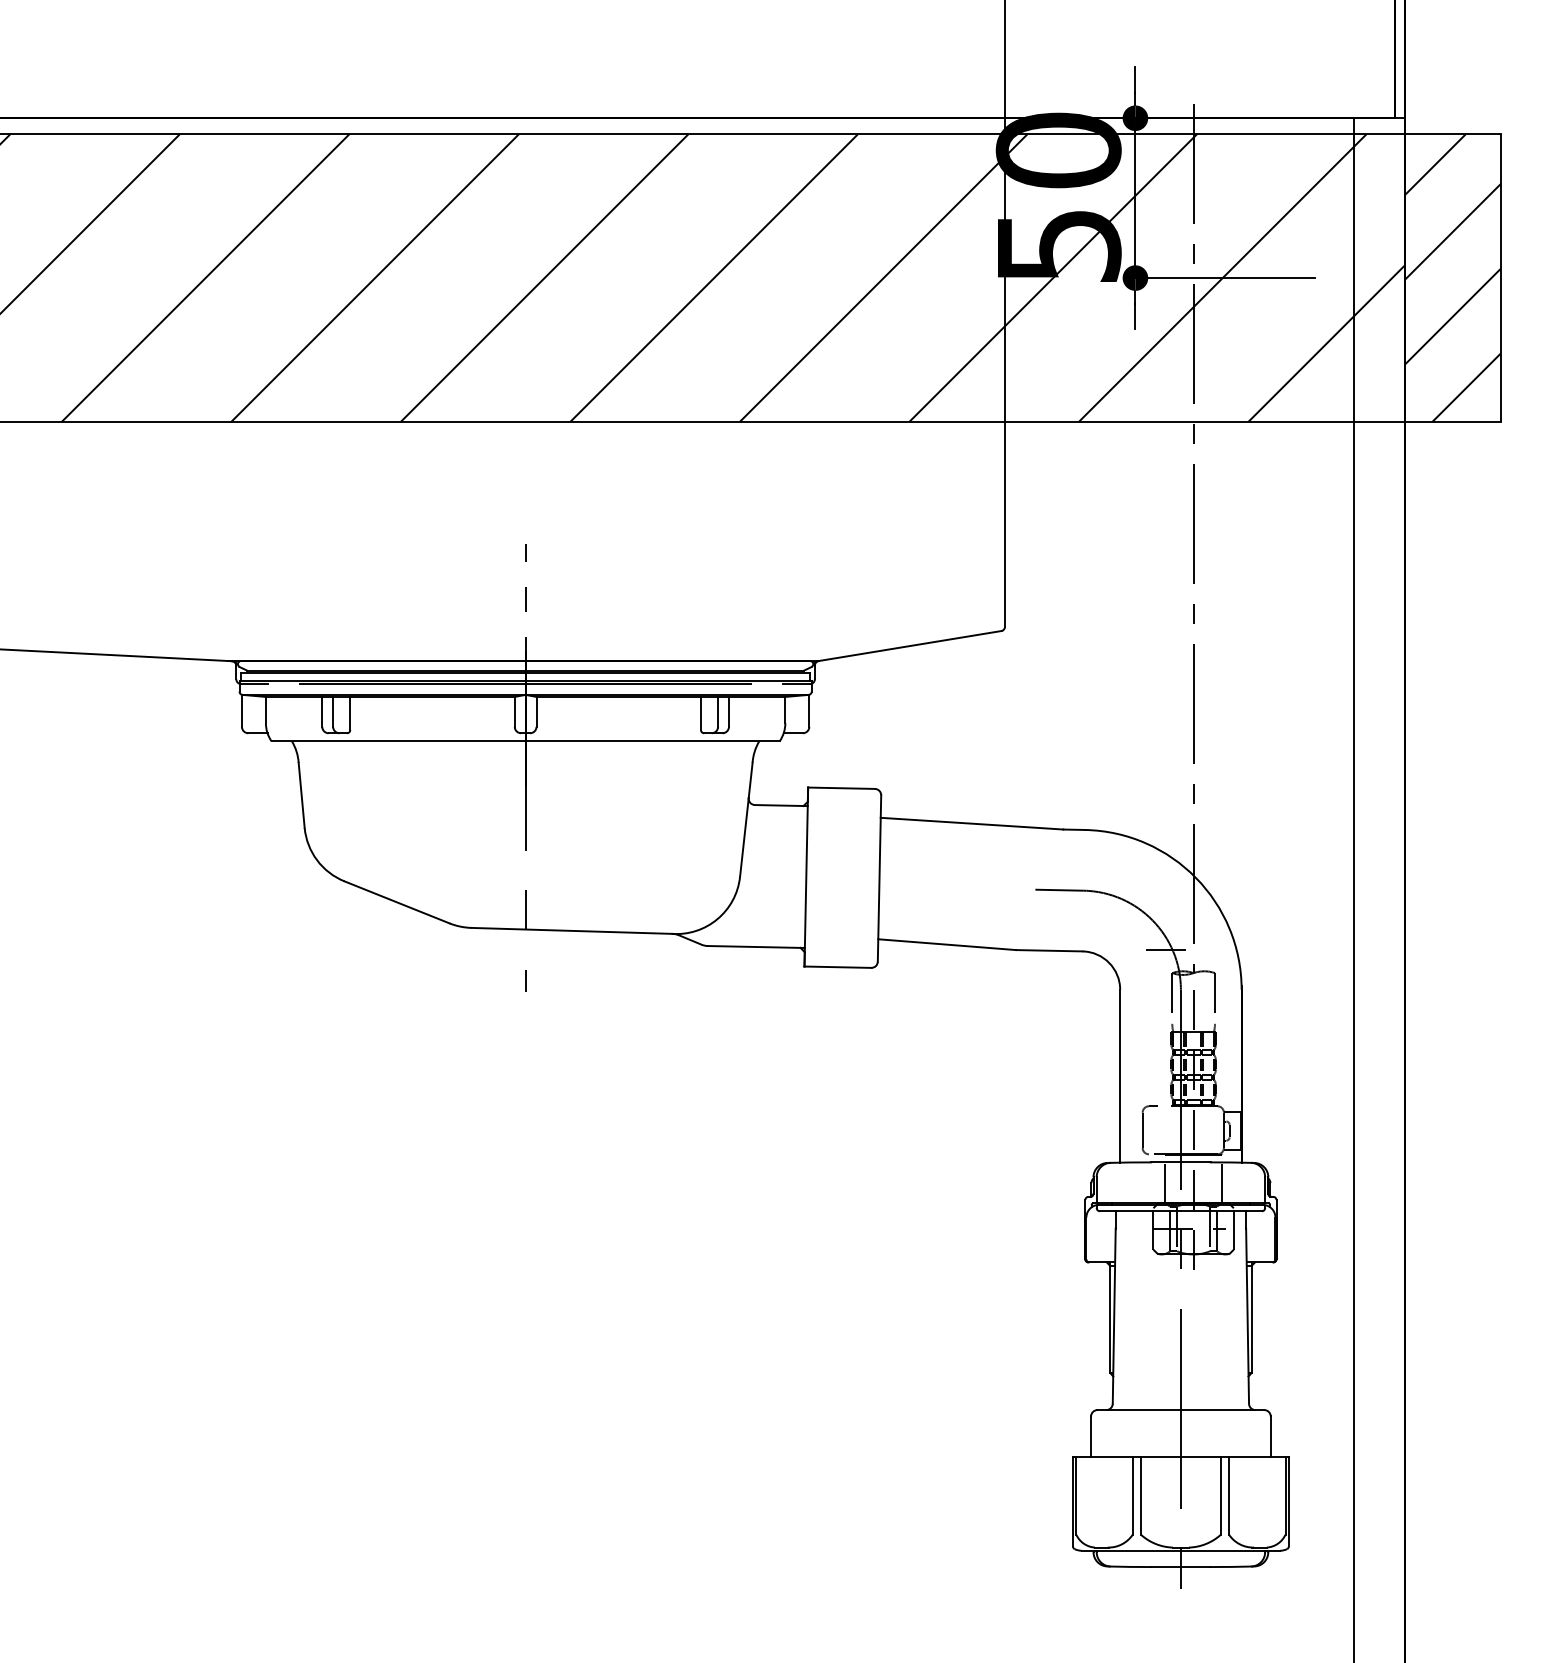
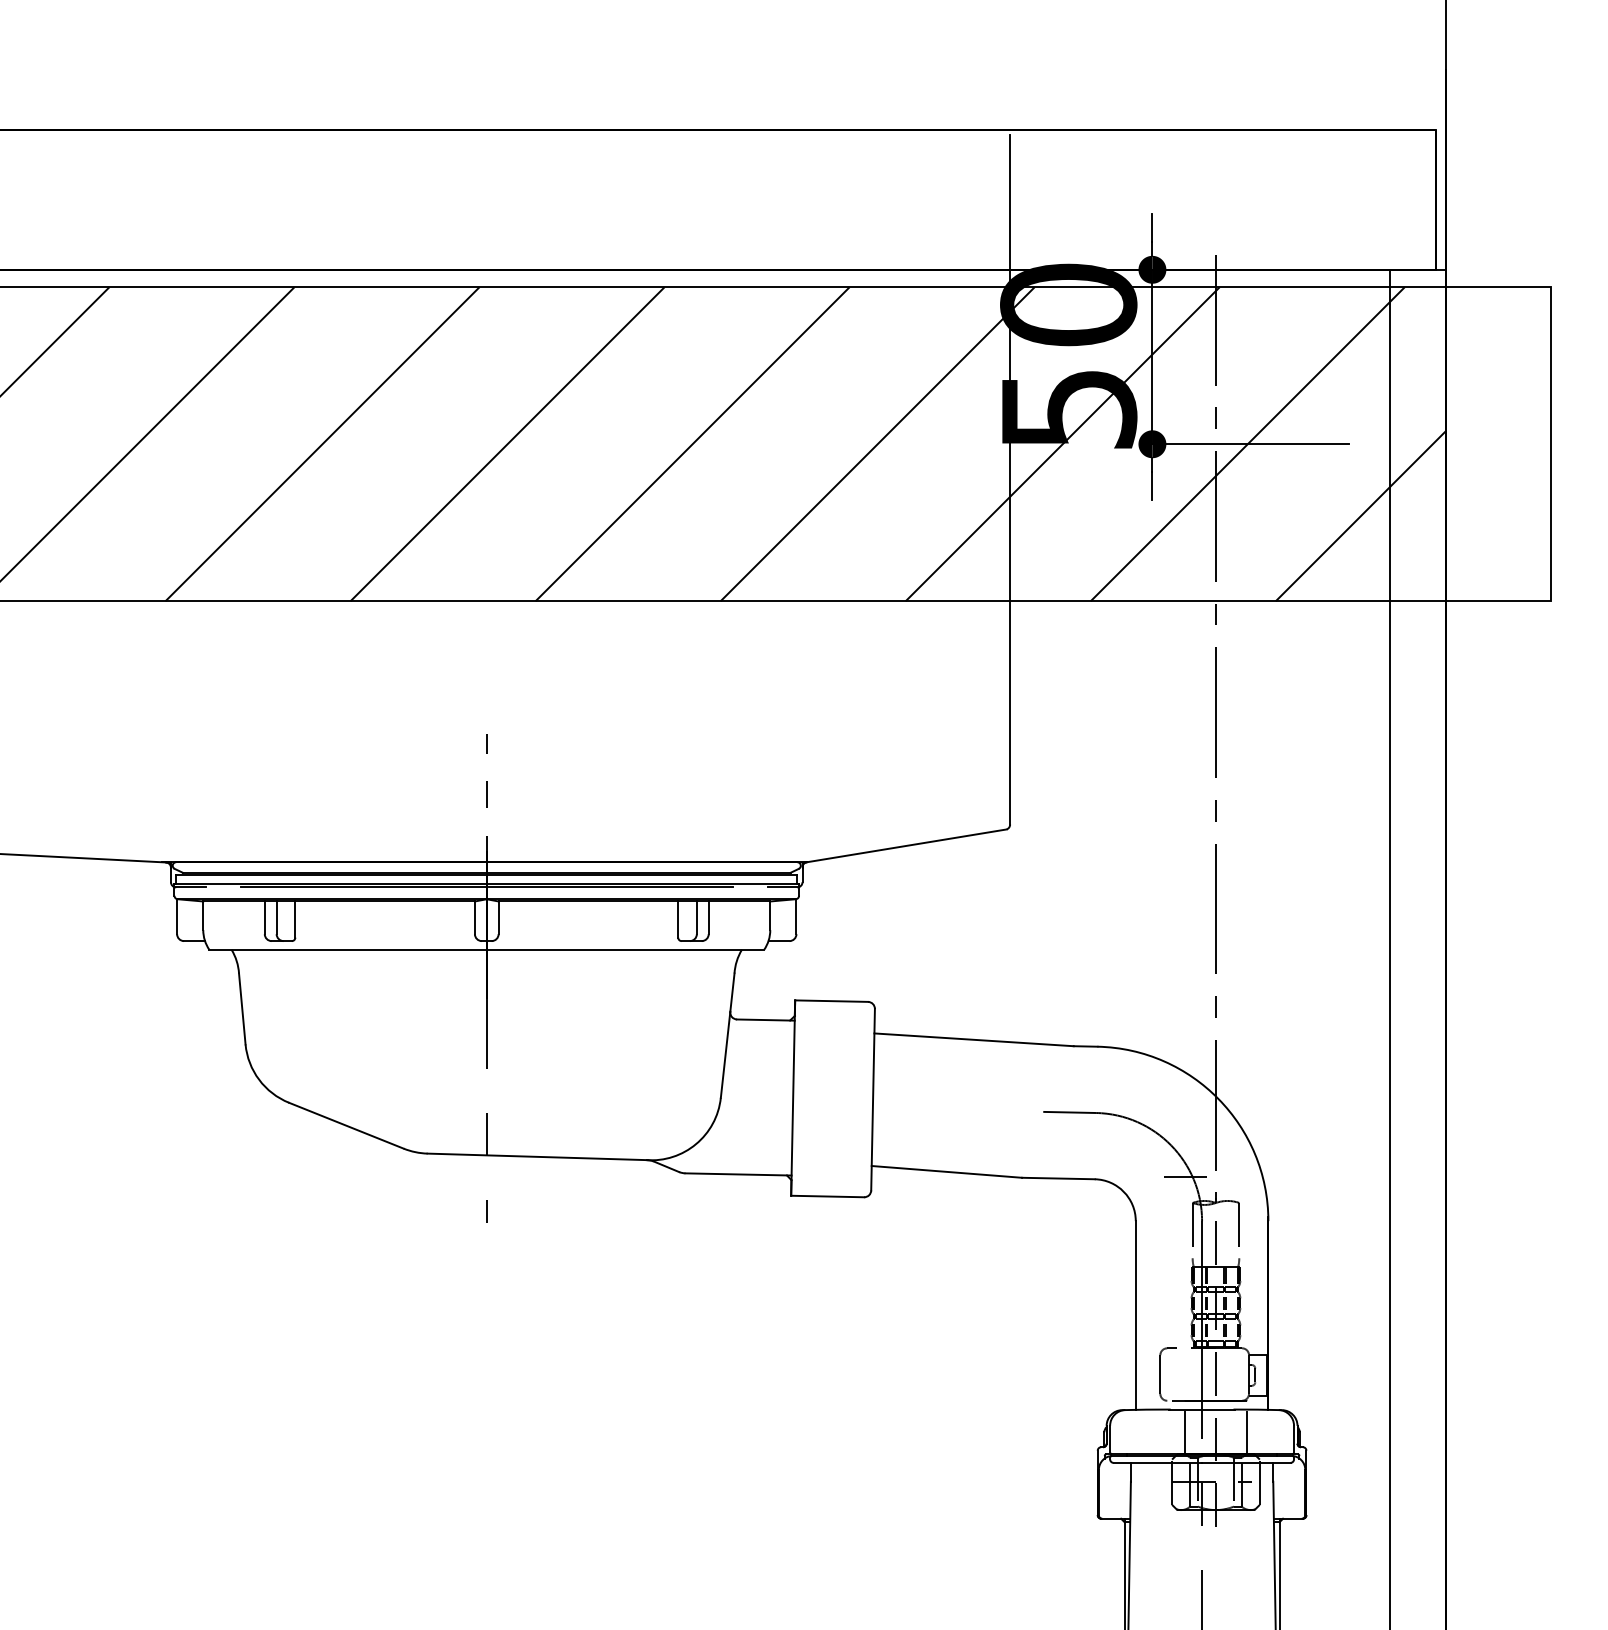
hatch: (1452, 277) -> (1498, 443), removed

